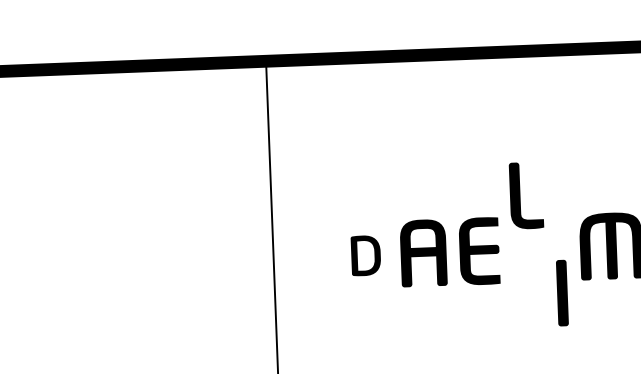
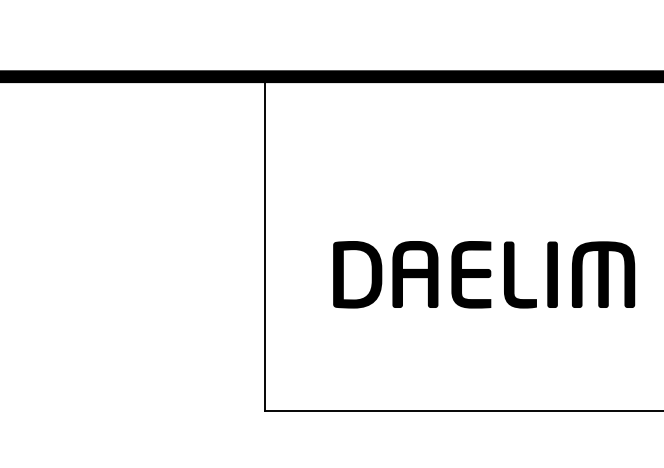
part: (526, 195) -> (520, 274), moved
part: (365, 255) -> (357, 274), size x1.67
part: (562, 292) -> (552, 274), moved

